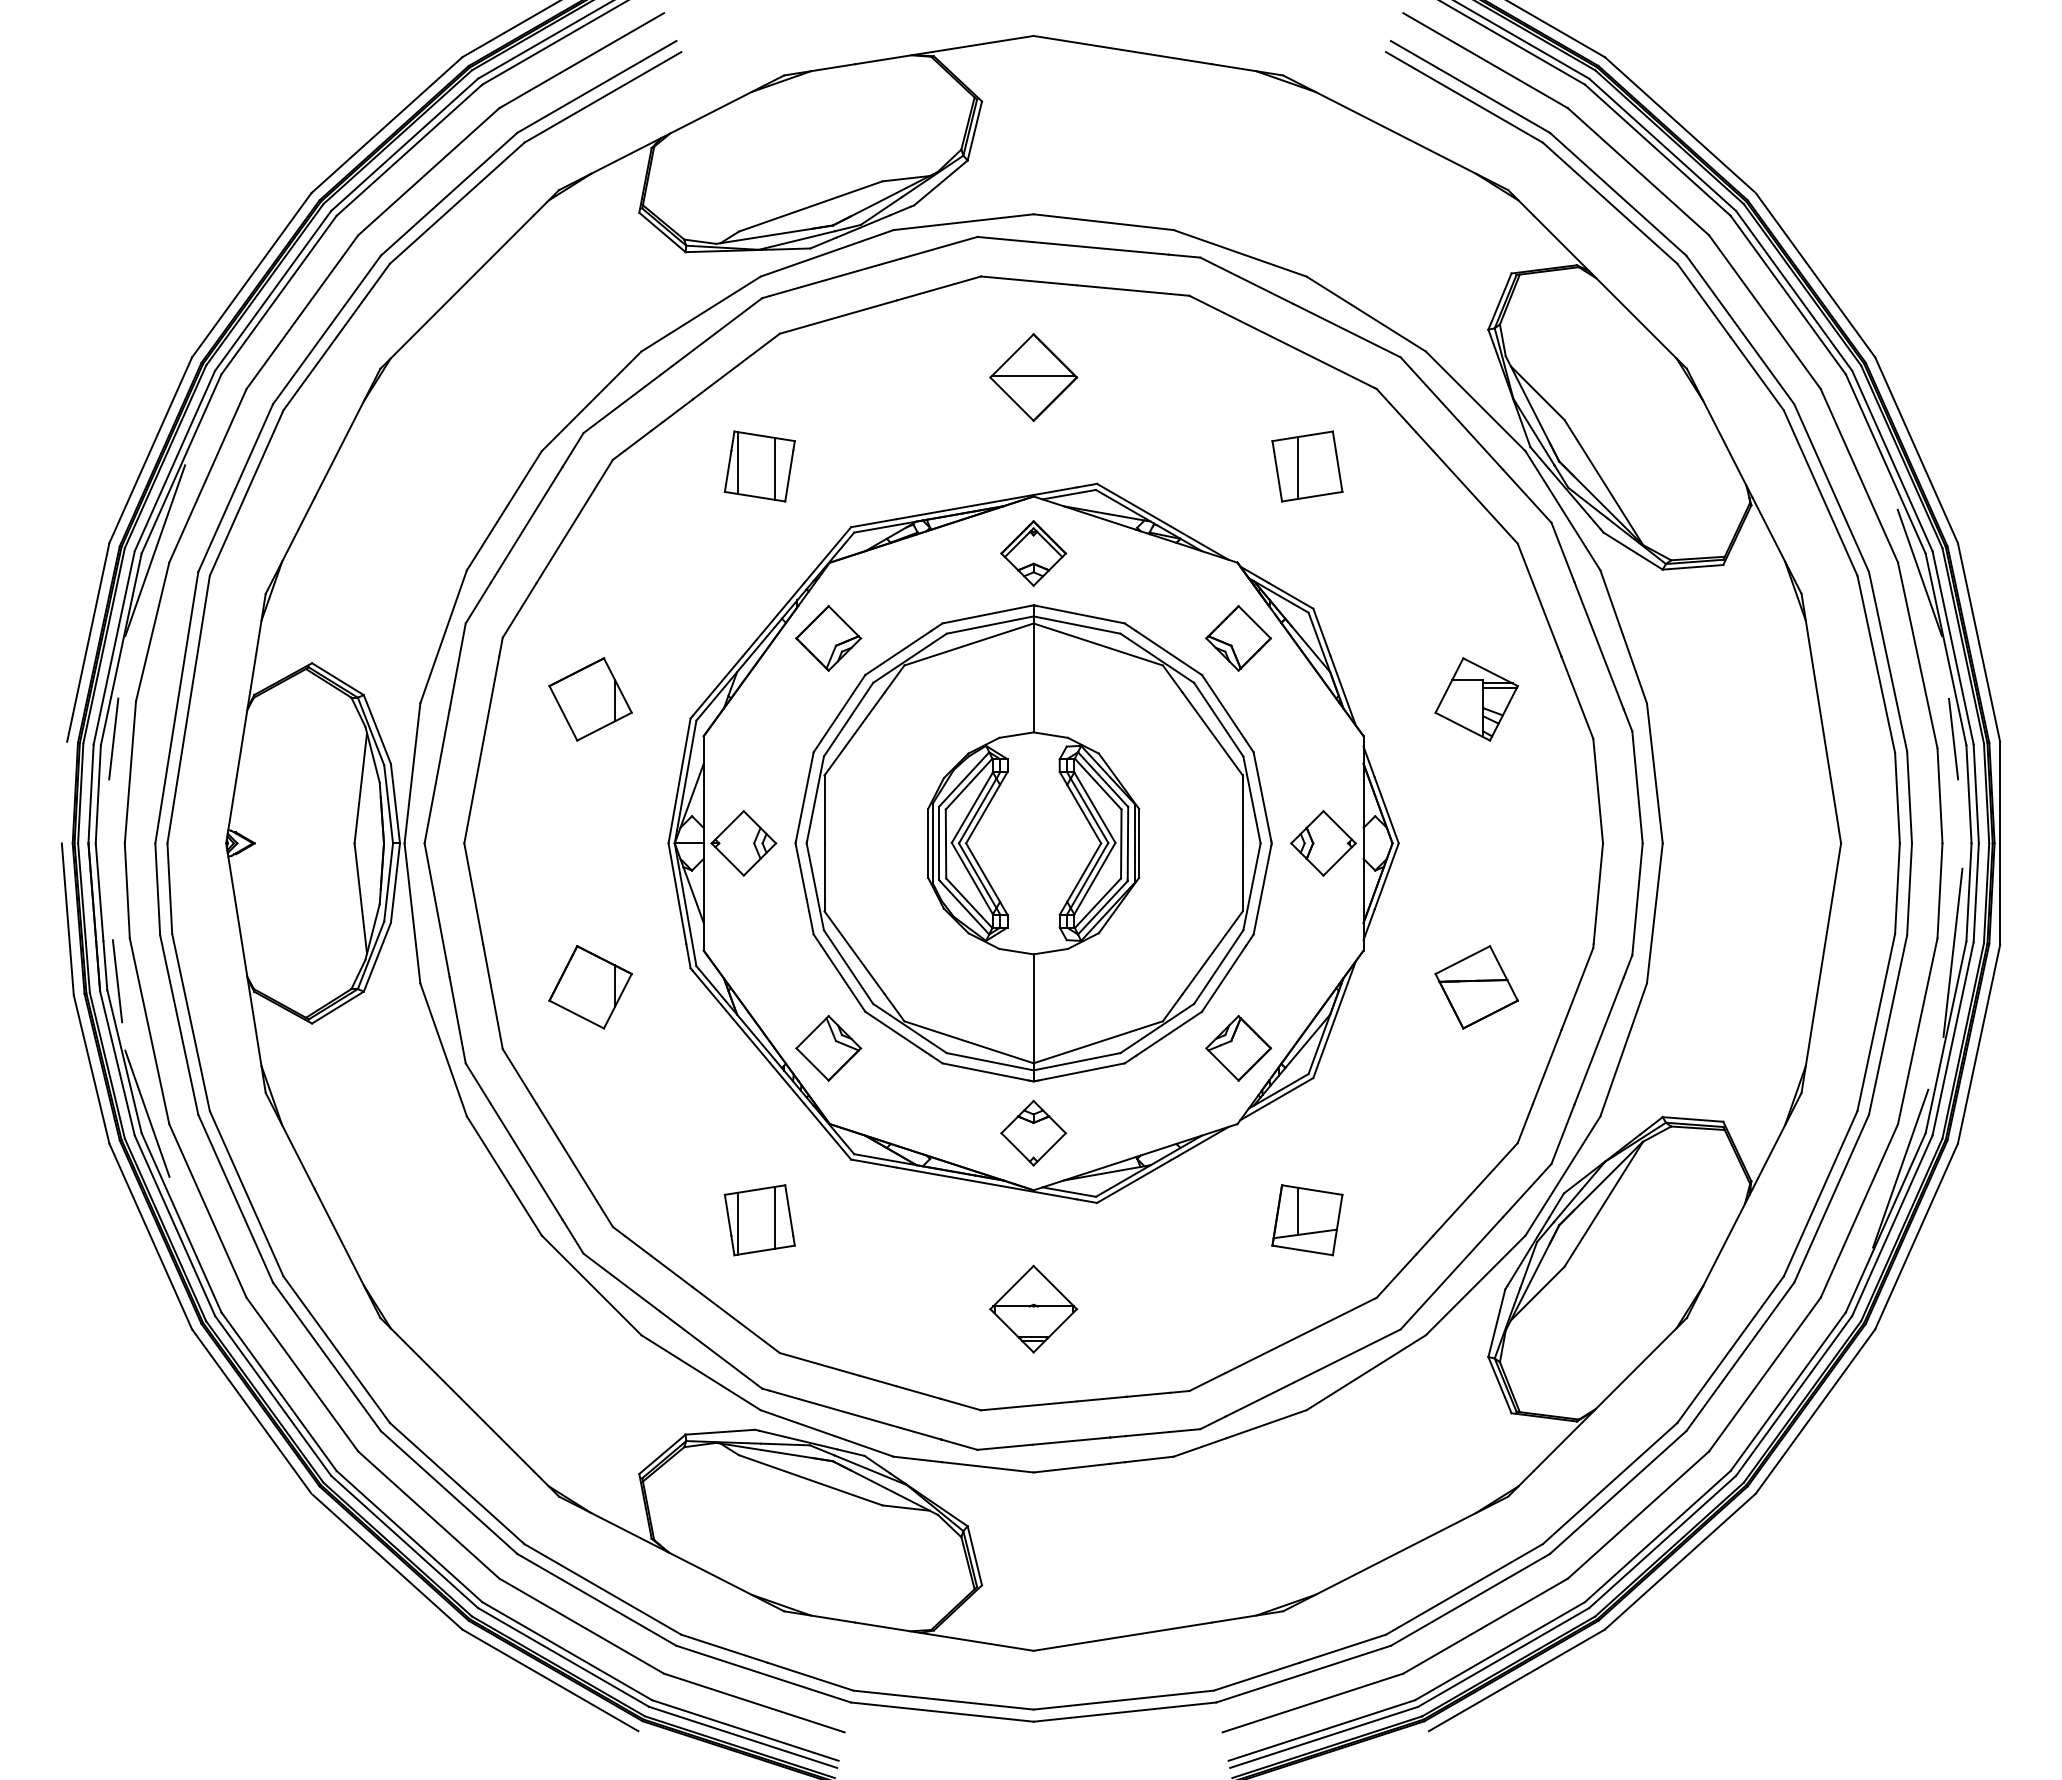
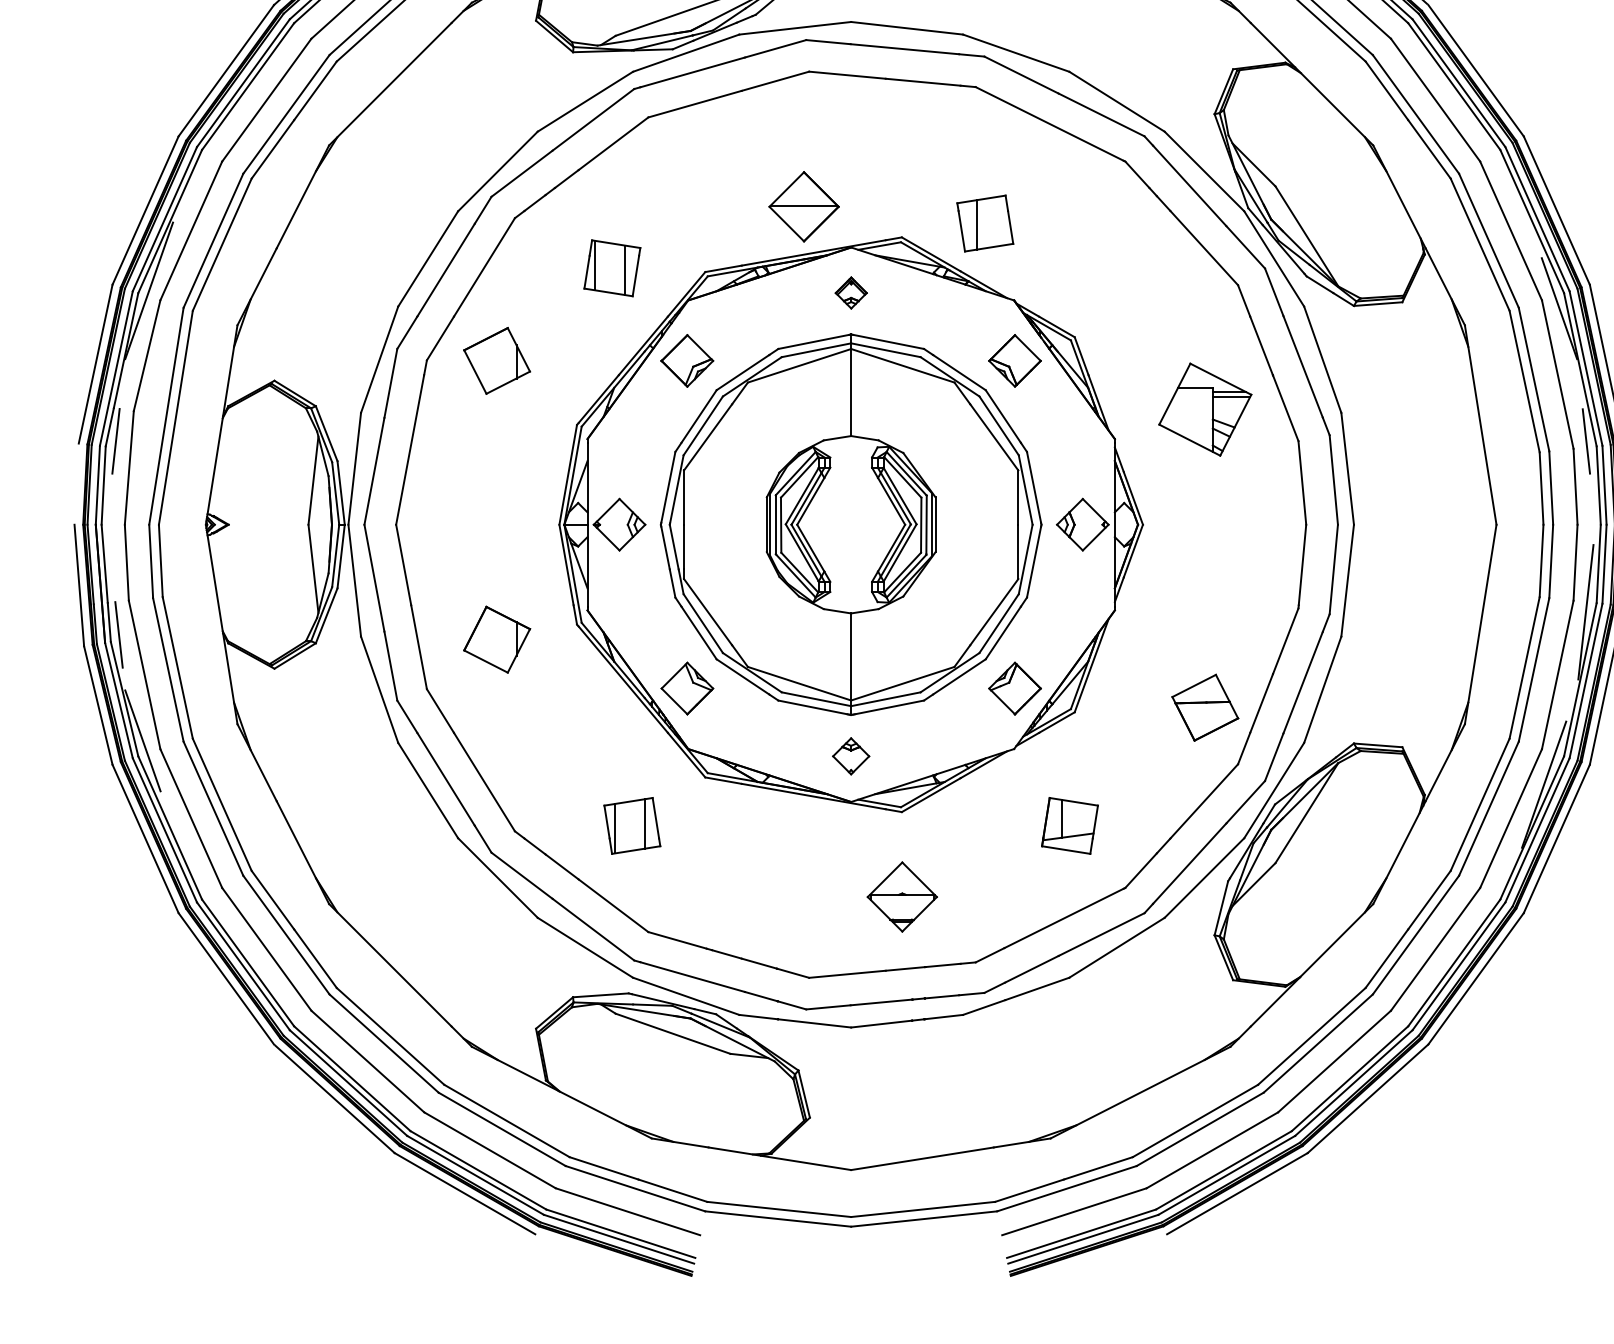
part: (1033, 377) -> (803, 206), moved
part: (759, 466) -> (612, 268), moved
part: (1307, 466) -> (985, 223), moved
part: (1033, 553) -> (851, 293), size x0.6
part: (590, 699) -> (497, 361), moved
part: (1476, 699) -> (1205, 409), size x1.4
part: (1476, 987) -> (1205, 707), moved
part: (1033, 1132) -> (851, 755), size x0.7
part: (1033, 1308) -> (902, 896), moved

